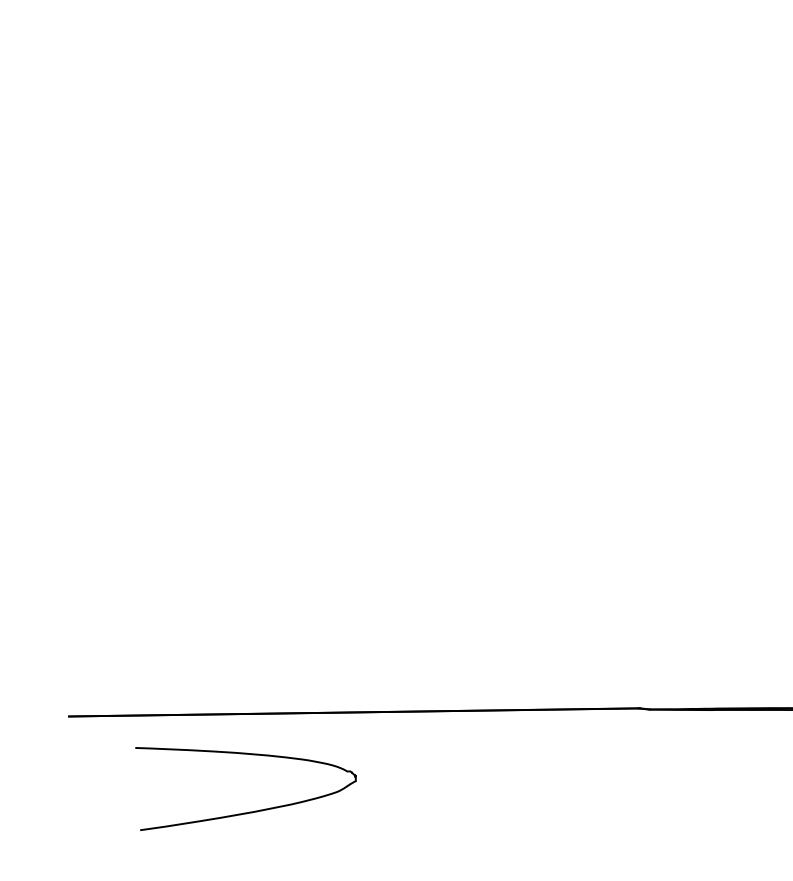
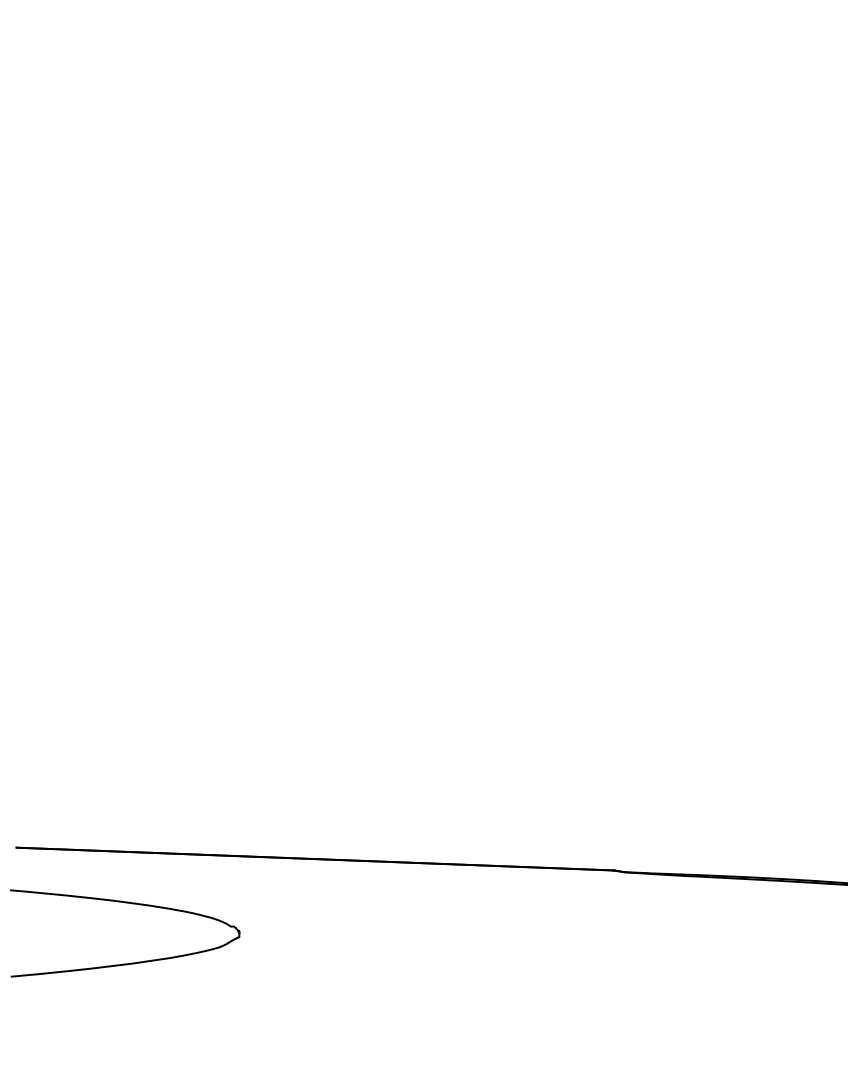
part: (253, 810) -> (130, 962), moved

